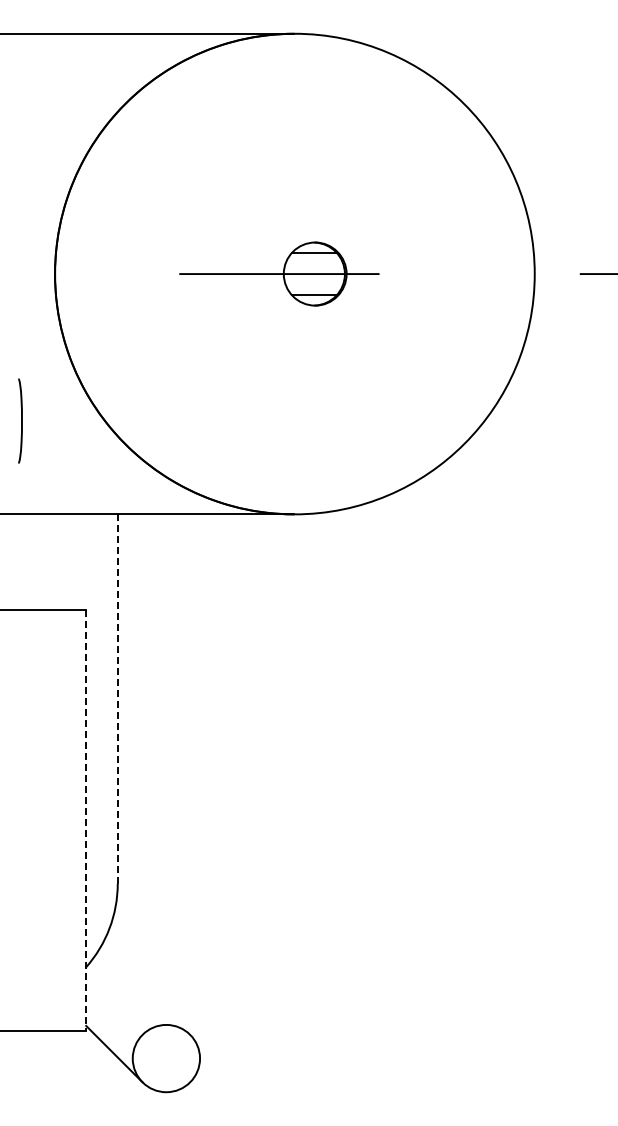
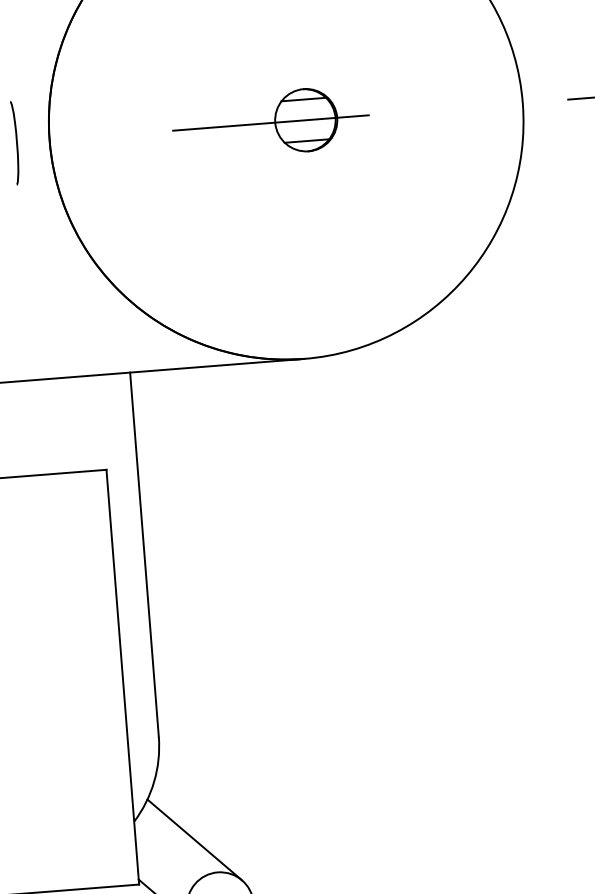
curve: (21, 420) -> (16, 142), moved
line: (117, 699) -> (144, 555), dashed -> solid
line: (86, 821) -> (123, 677), dashed -> solid
line: (145, 989) -> (194, 839), added

